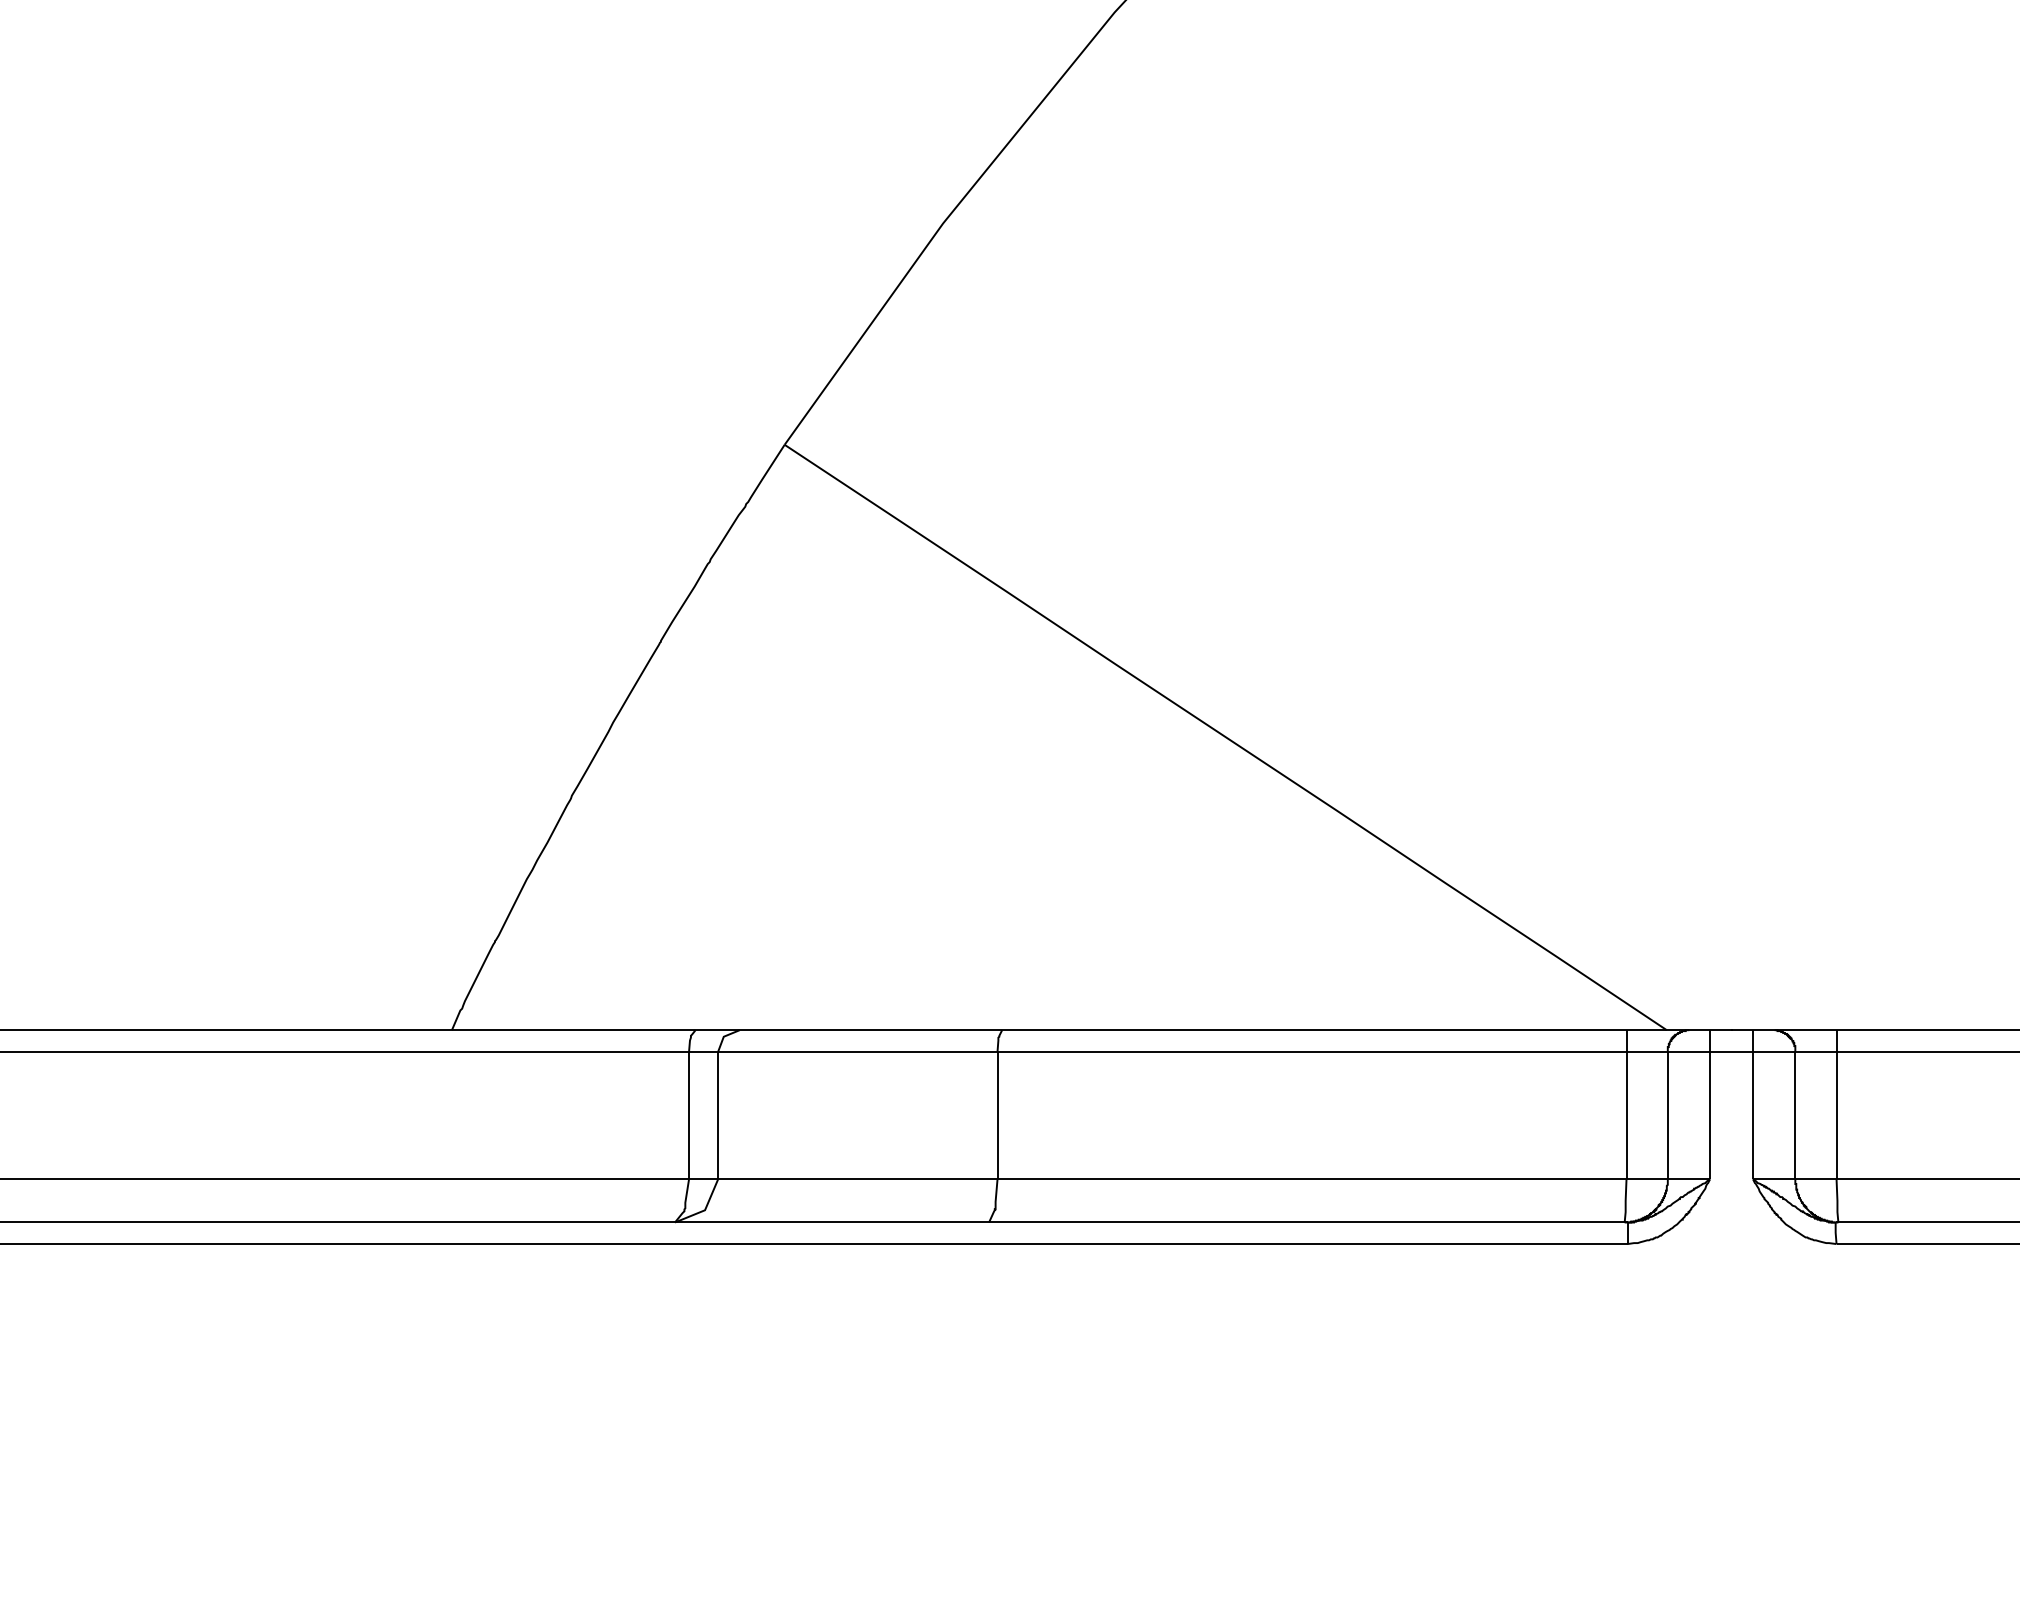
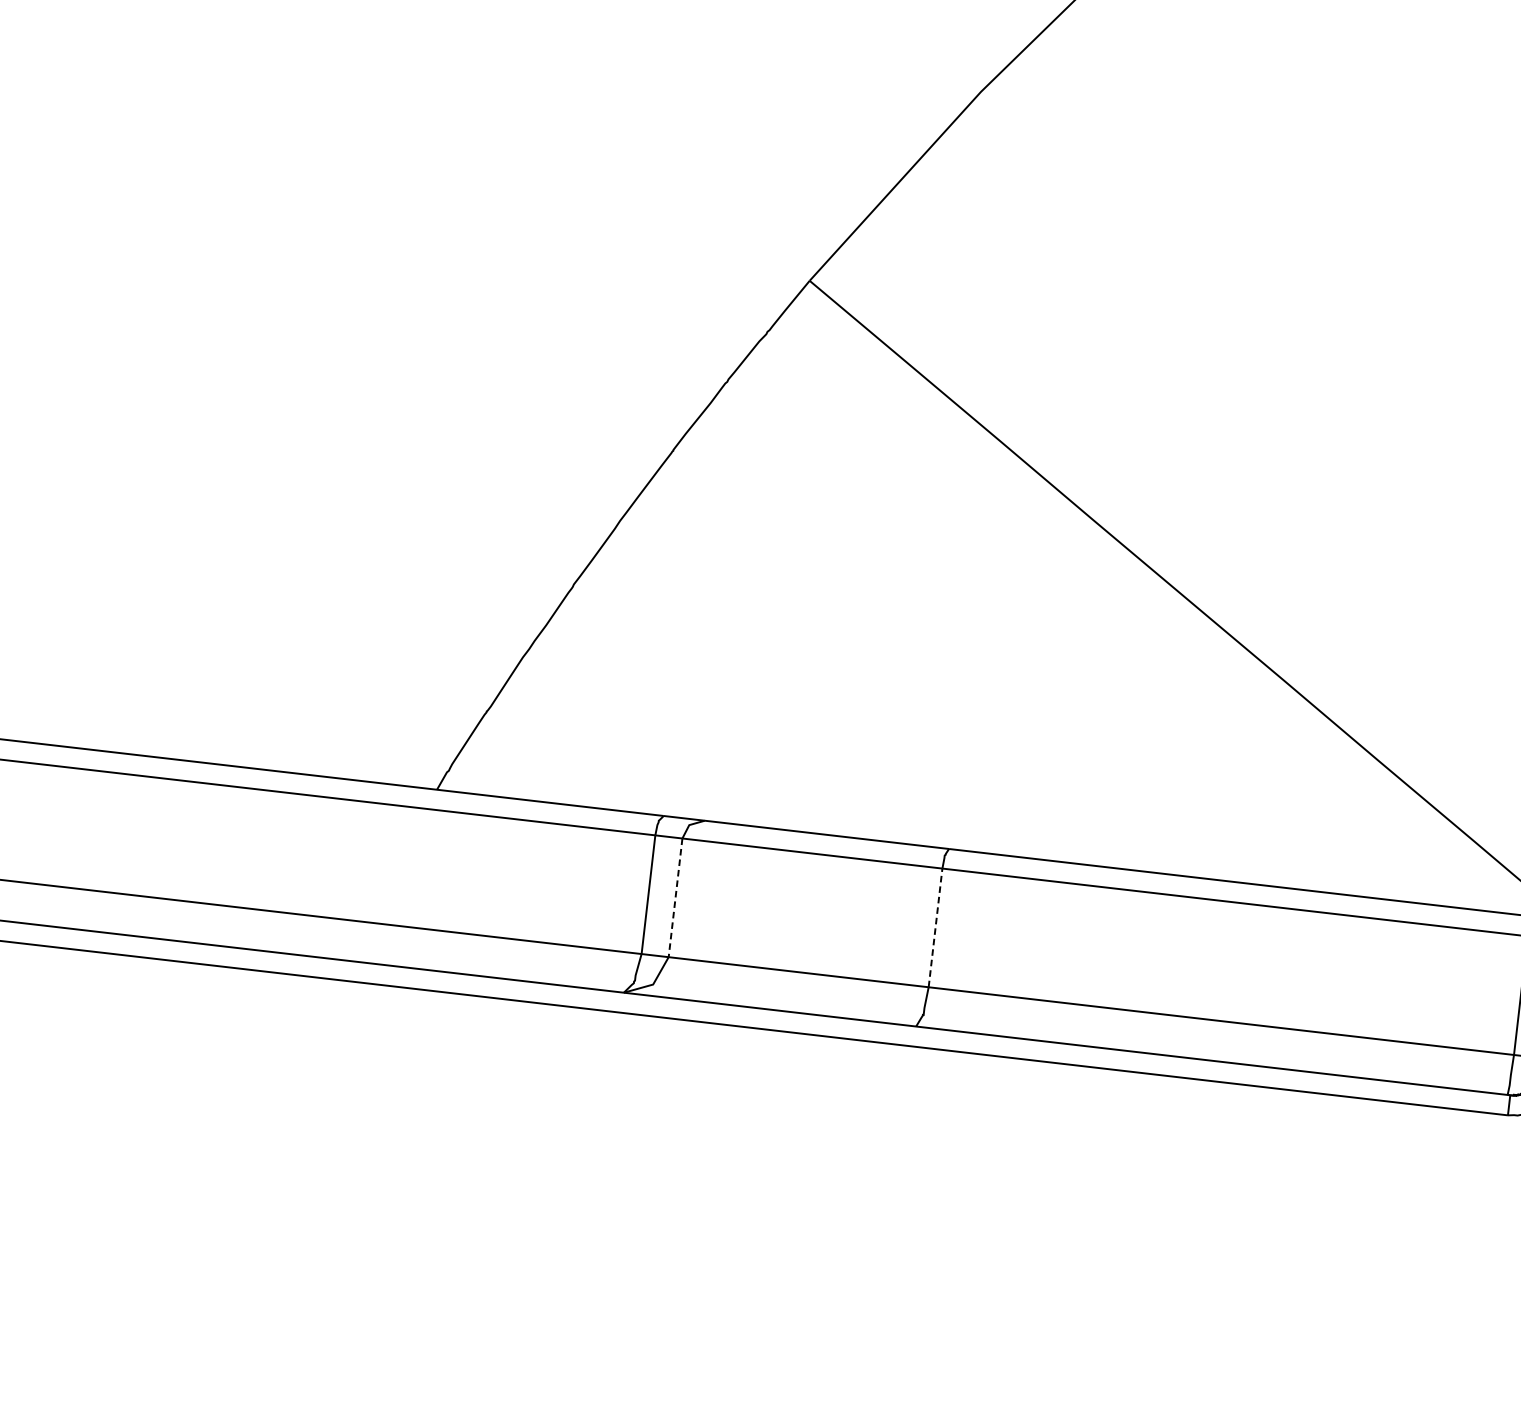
line: (718, 1115) -> (675, 897), solid -> dashed
line: (997, 1115) -> (935, 927), solid -> dashed

